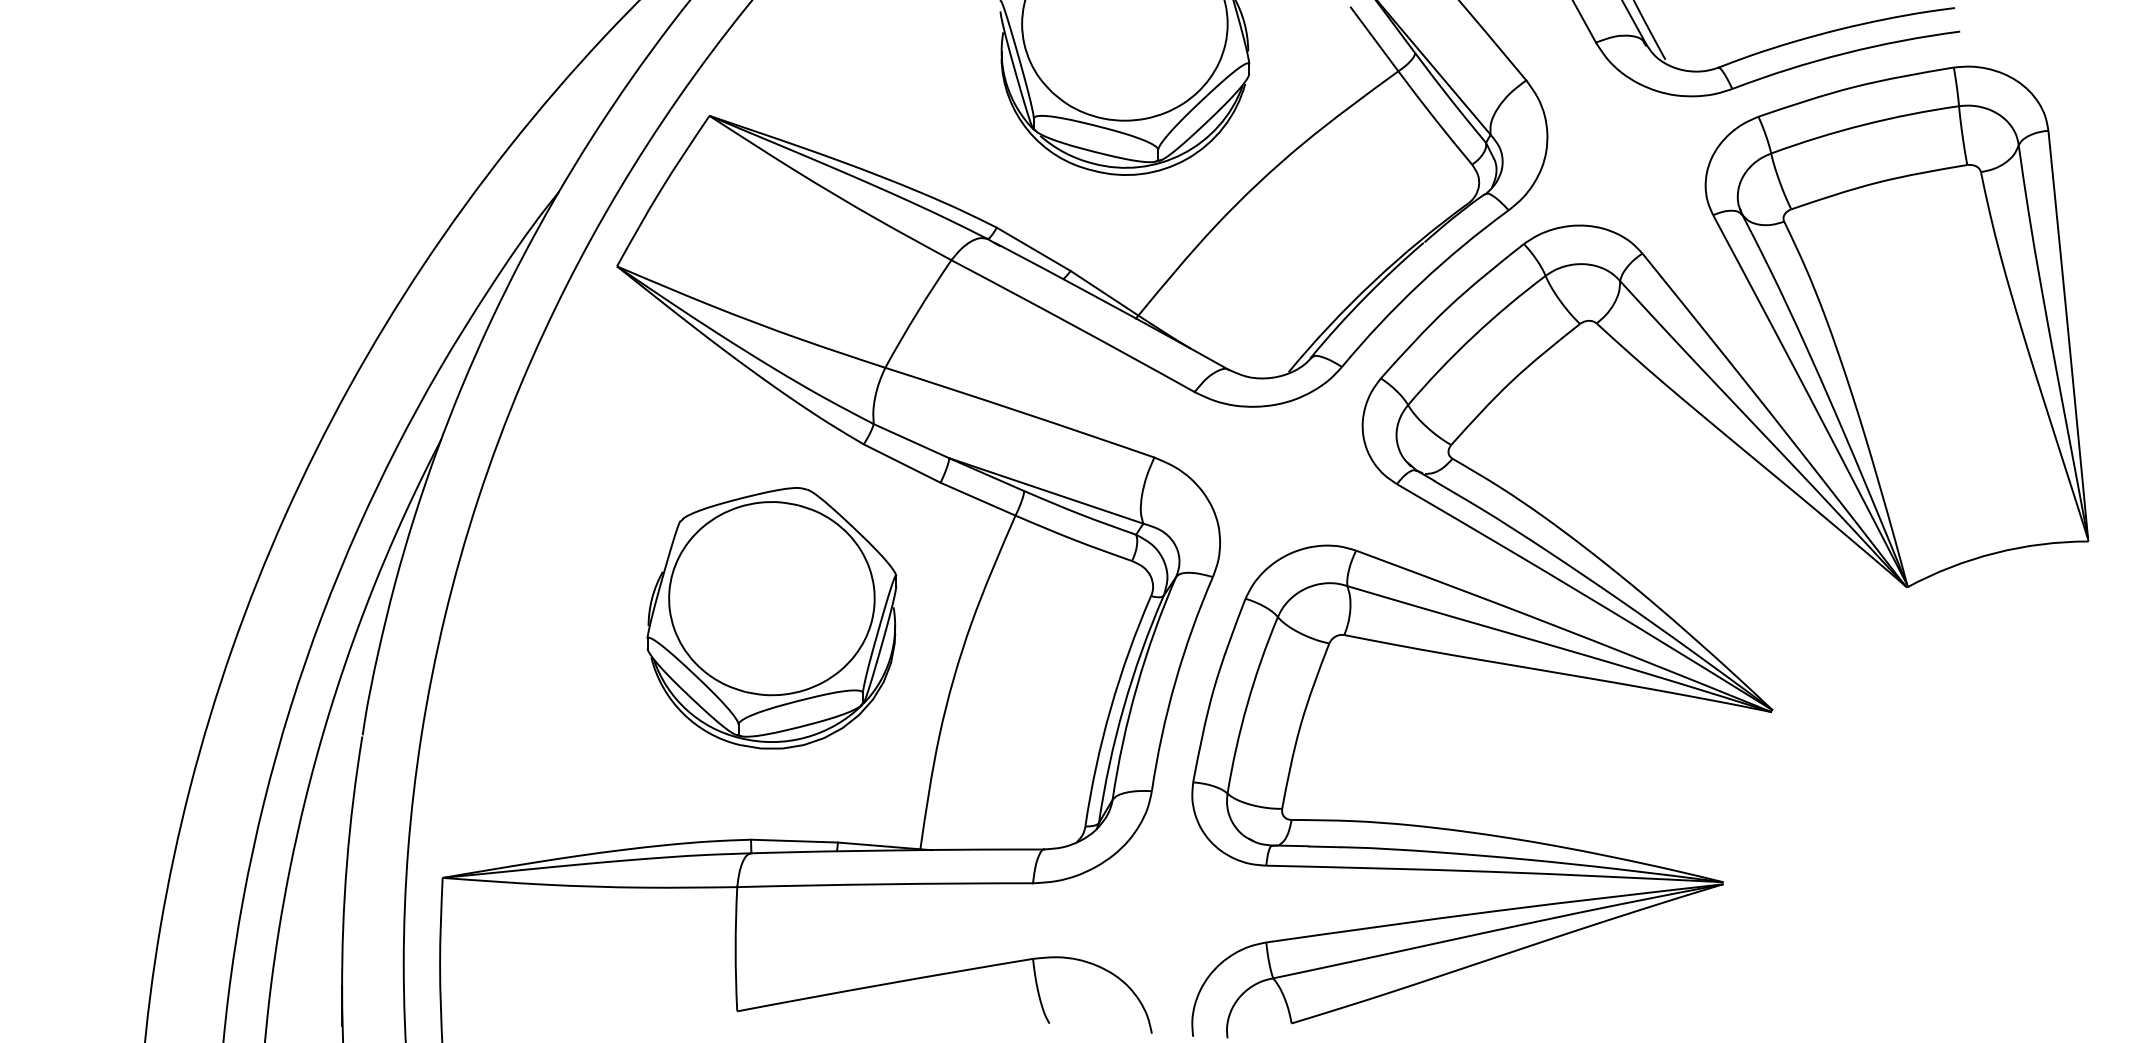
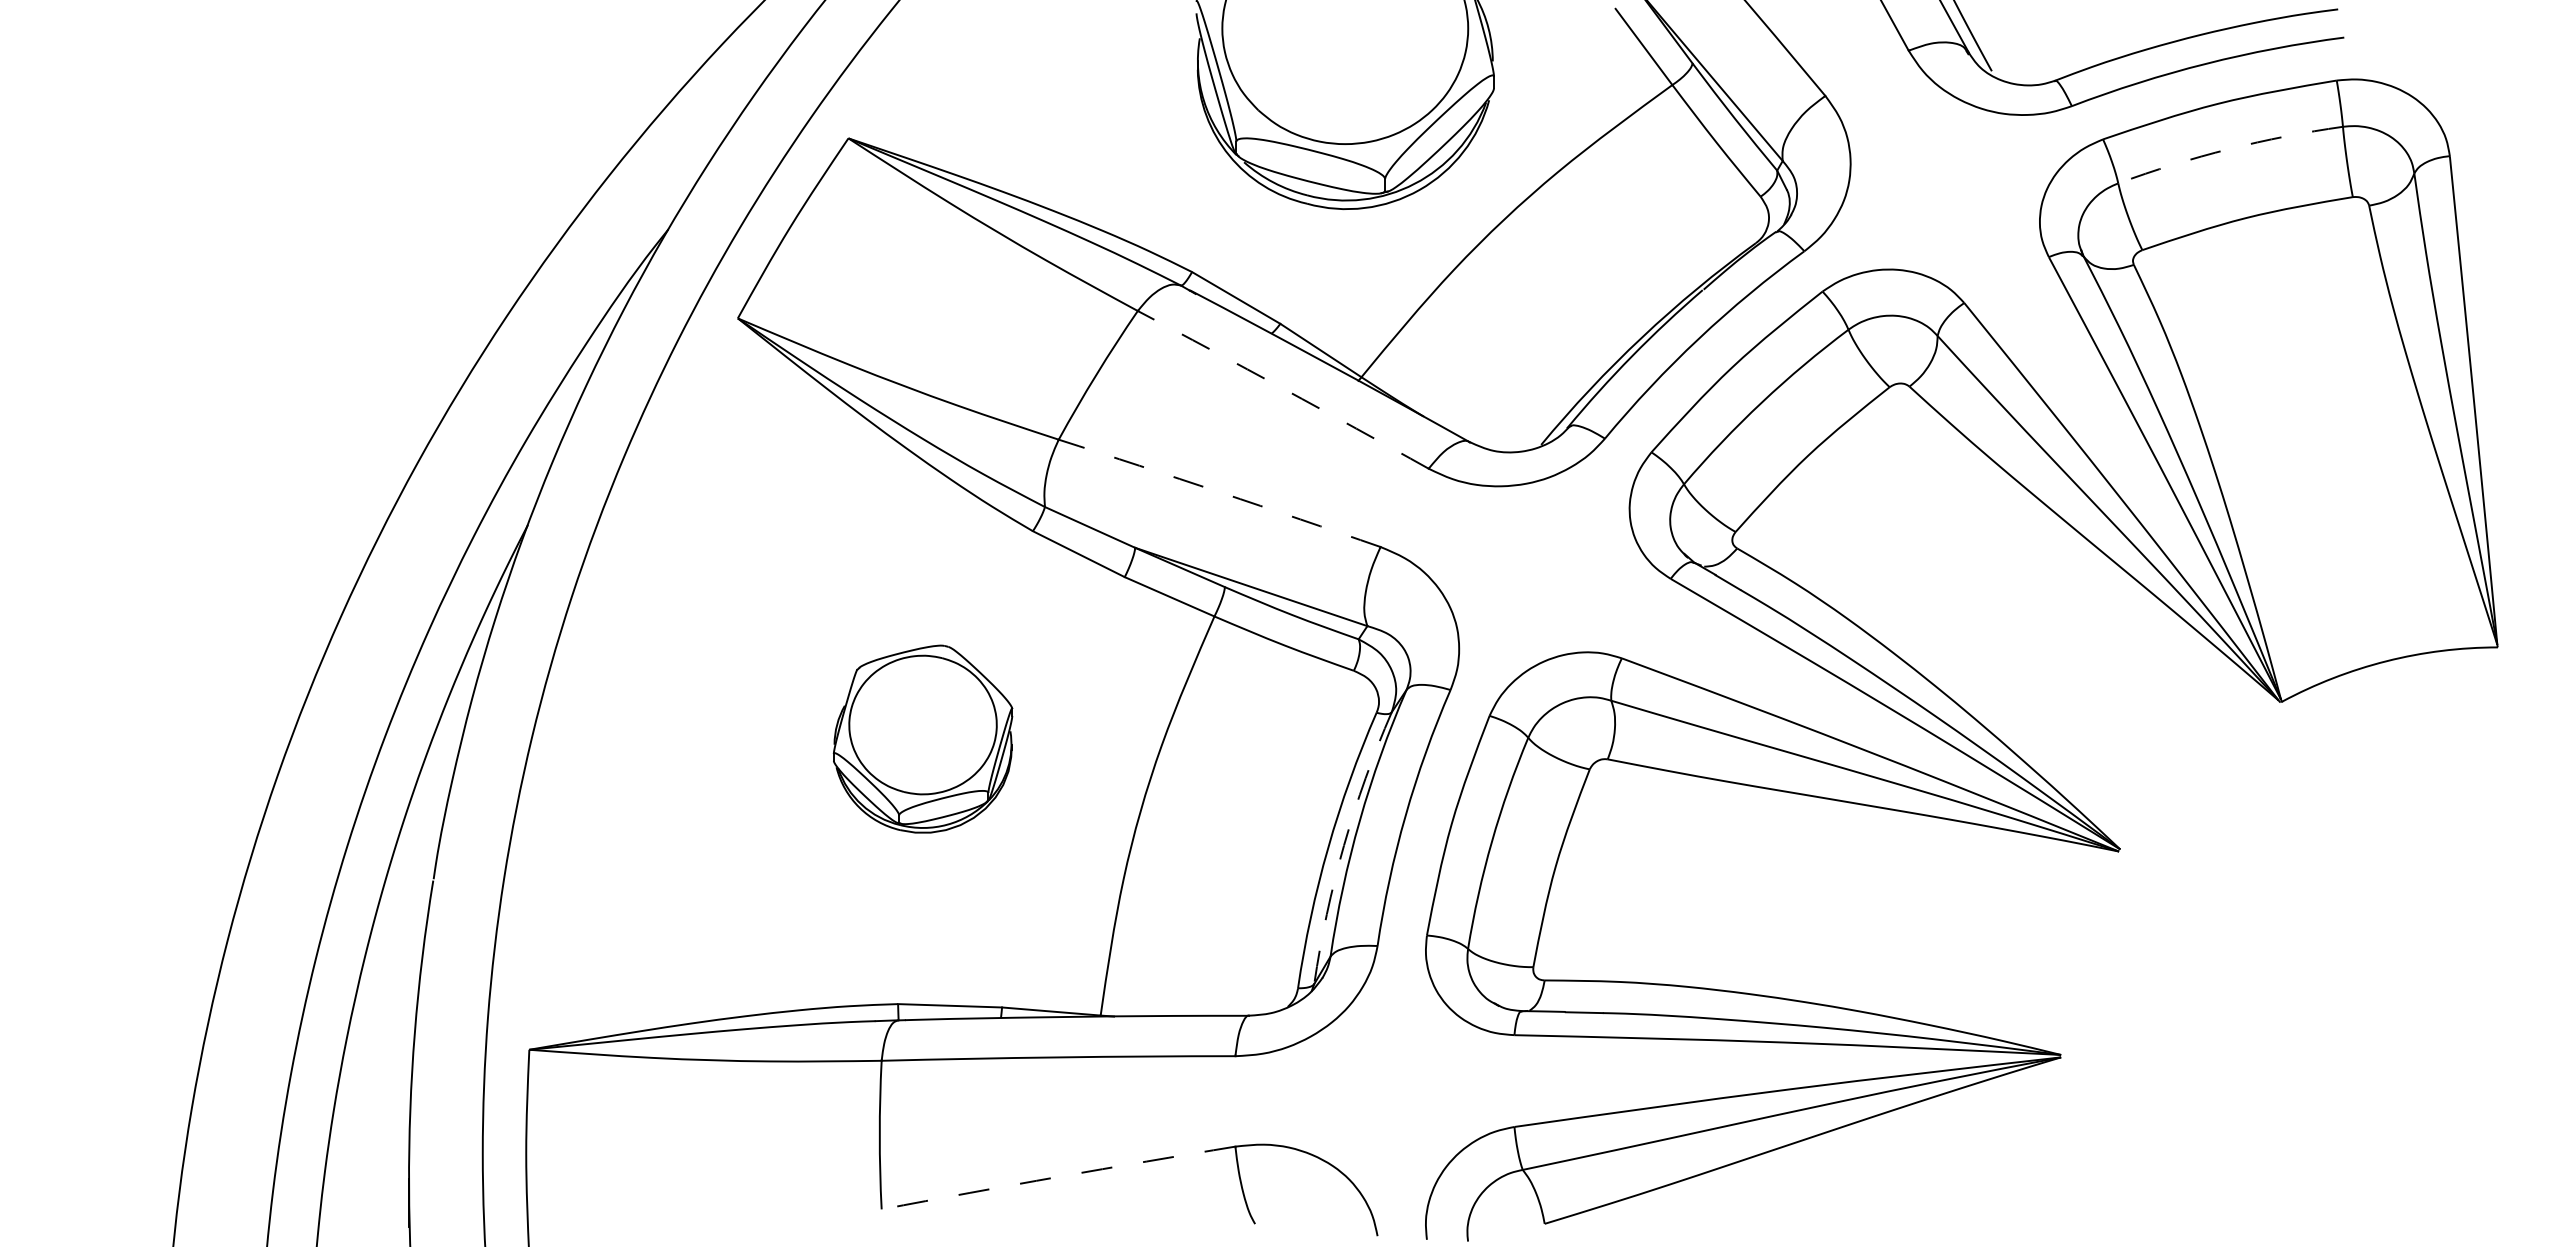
arc: (1864, 125) -> (2229, 149), solid -> dashed
arc: (1073, 325) -> (1283, 389), solid -> dashed
arc: (1020, 411) -> (1220, 492), solid -> dashed
part: (771, 617) -> (922, 738), size x0.6
arc: (1124, 707) -> (1344, 845), solid -> dashed
arc: (885, 983) -> (1058, 1176), solid -> dashed

